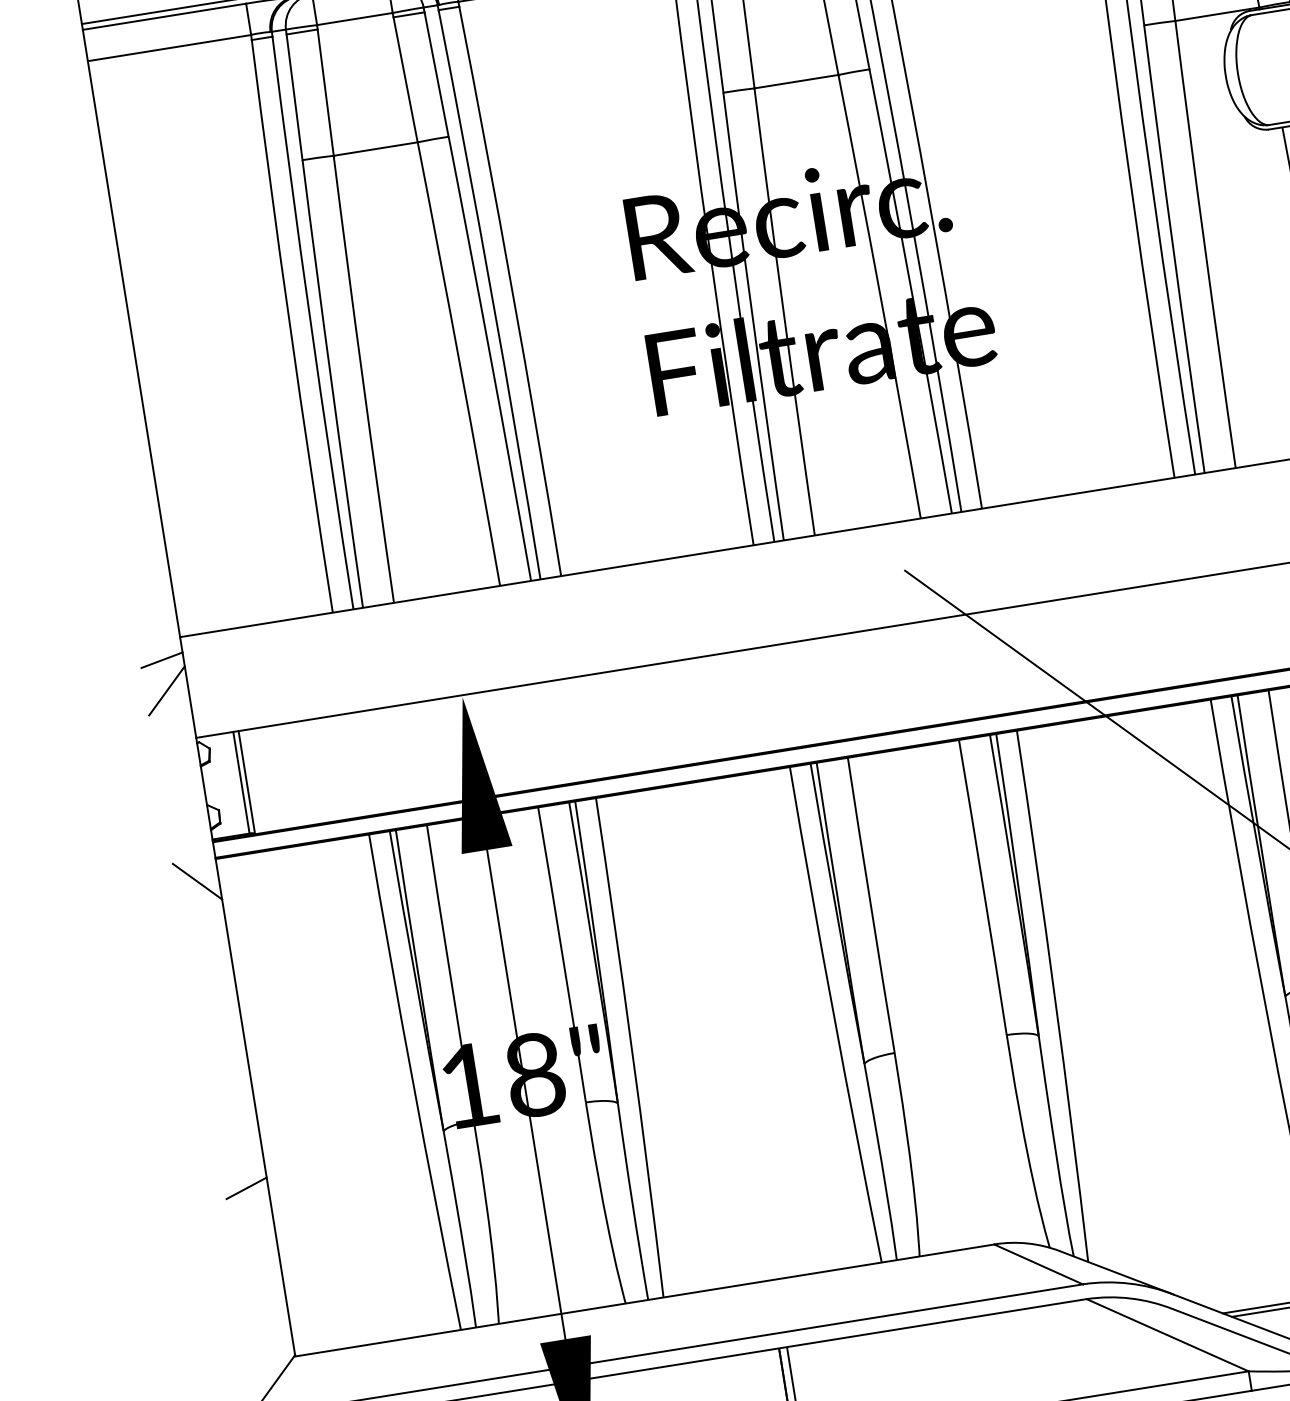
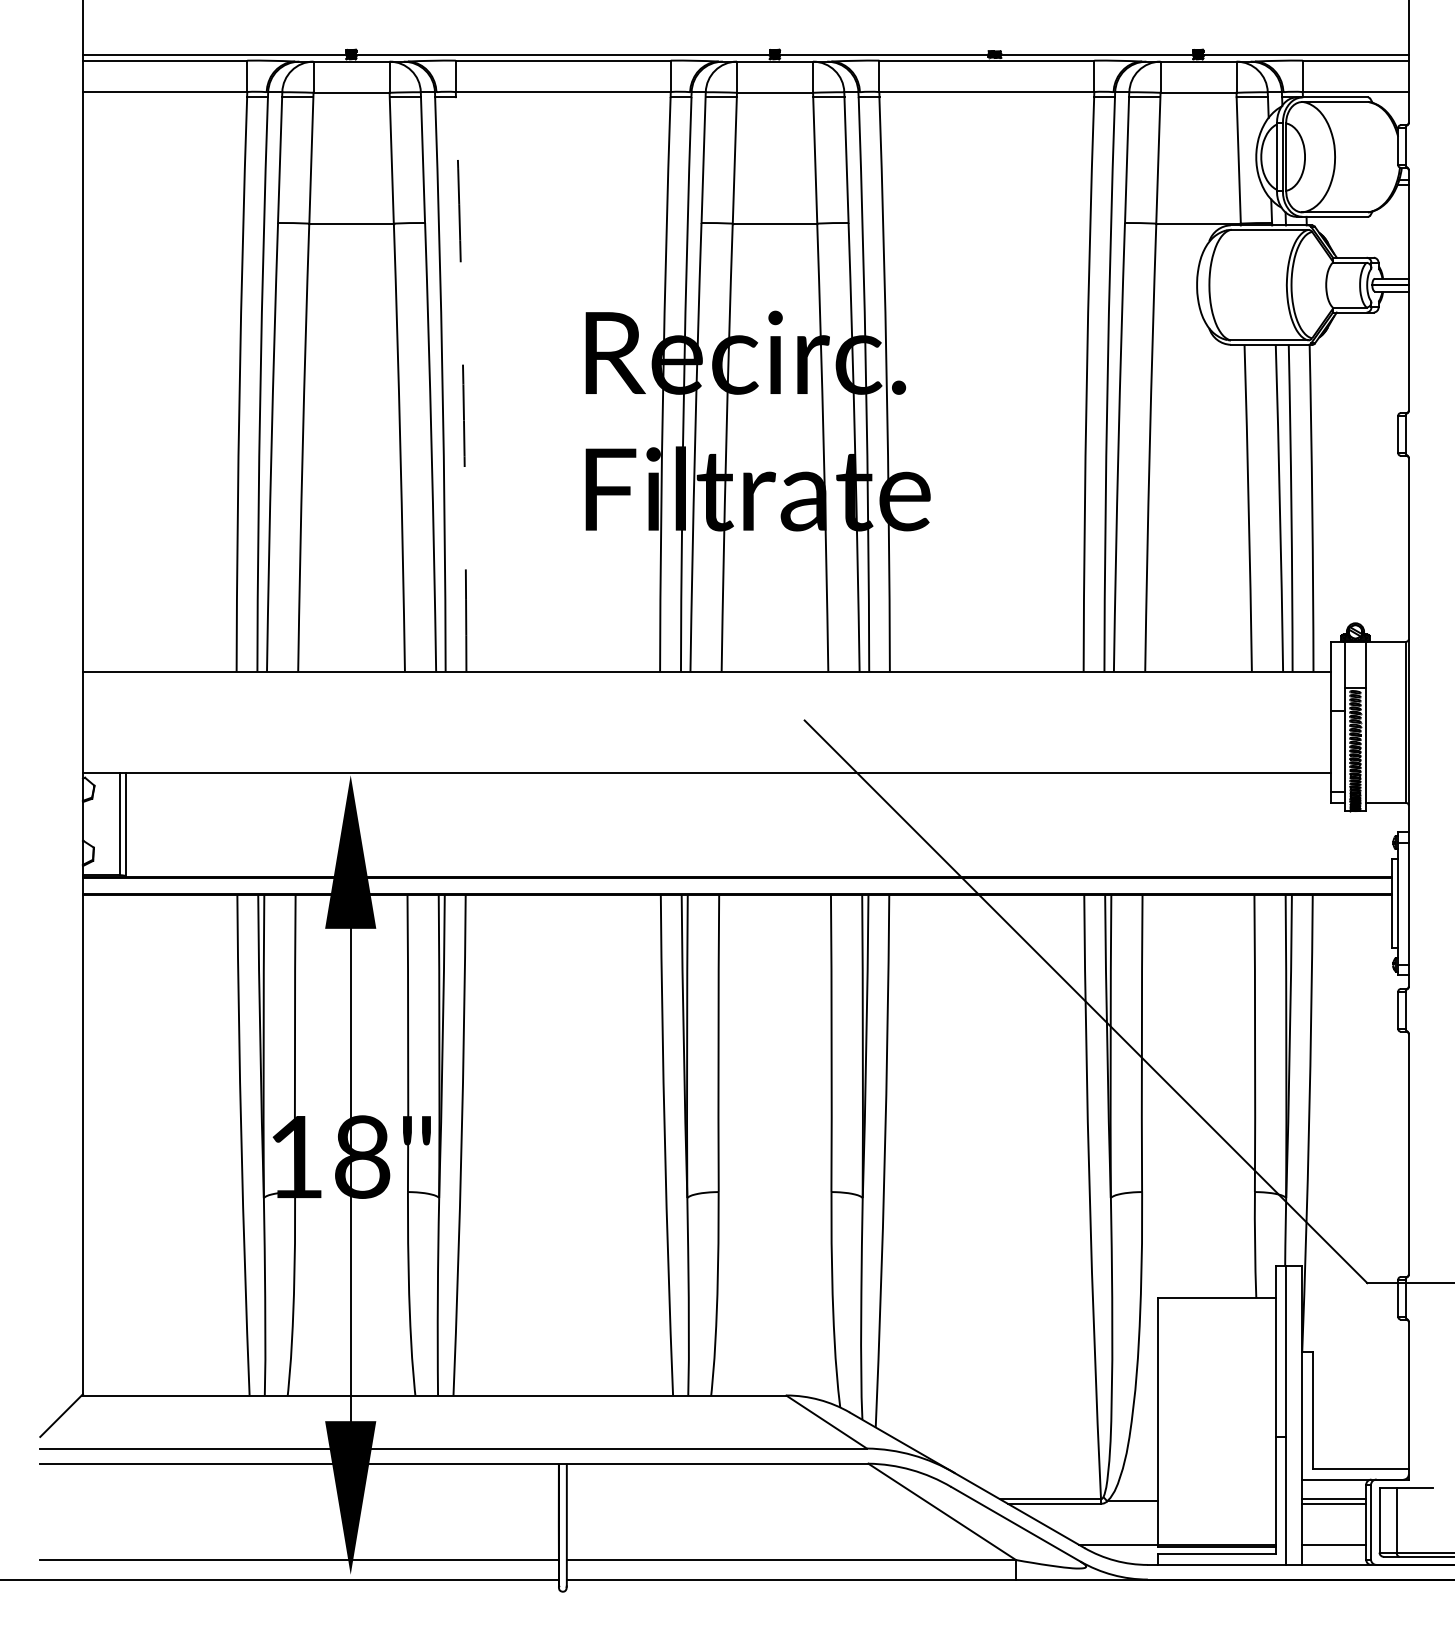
arc: (512, 291) -> (463, 384), solid -> dashed
line: (161, 660) -> (61, 691), removed
line: (166, 691) -> (61, 722), removed
line: (197, 881) -> (61, 914), removed
line: (246, 1187) -> (61, 1222), removed

